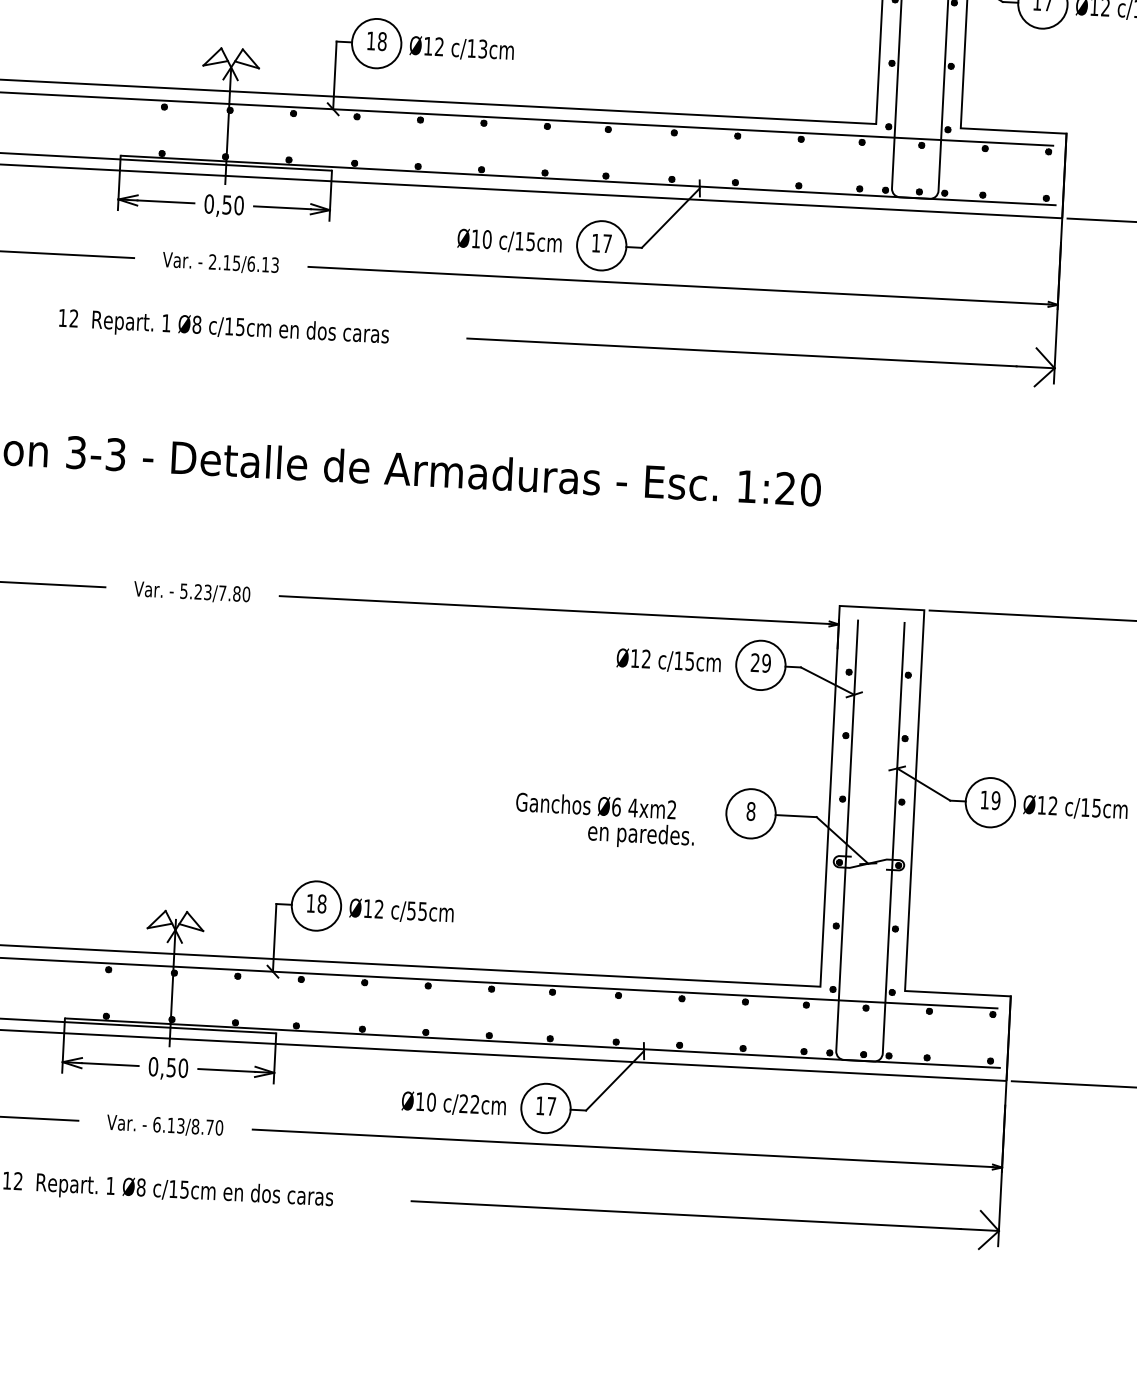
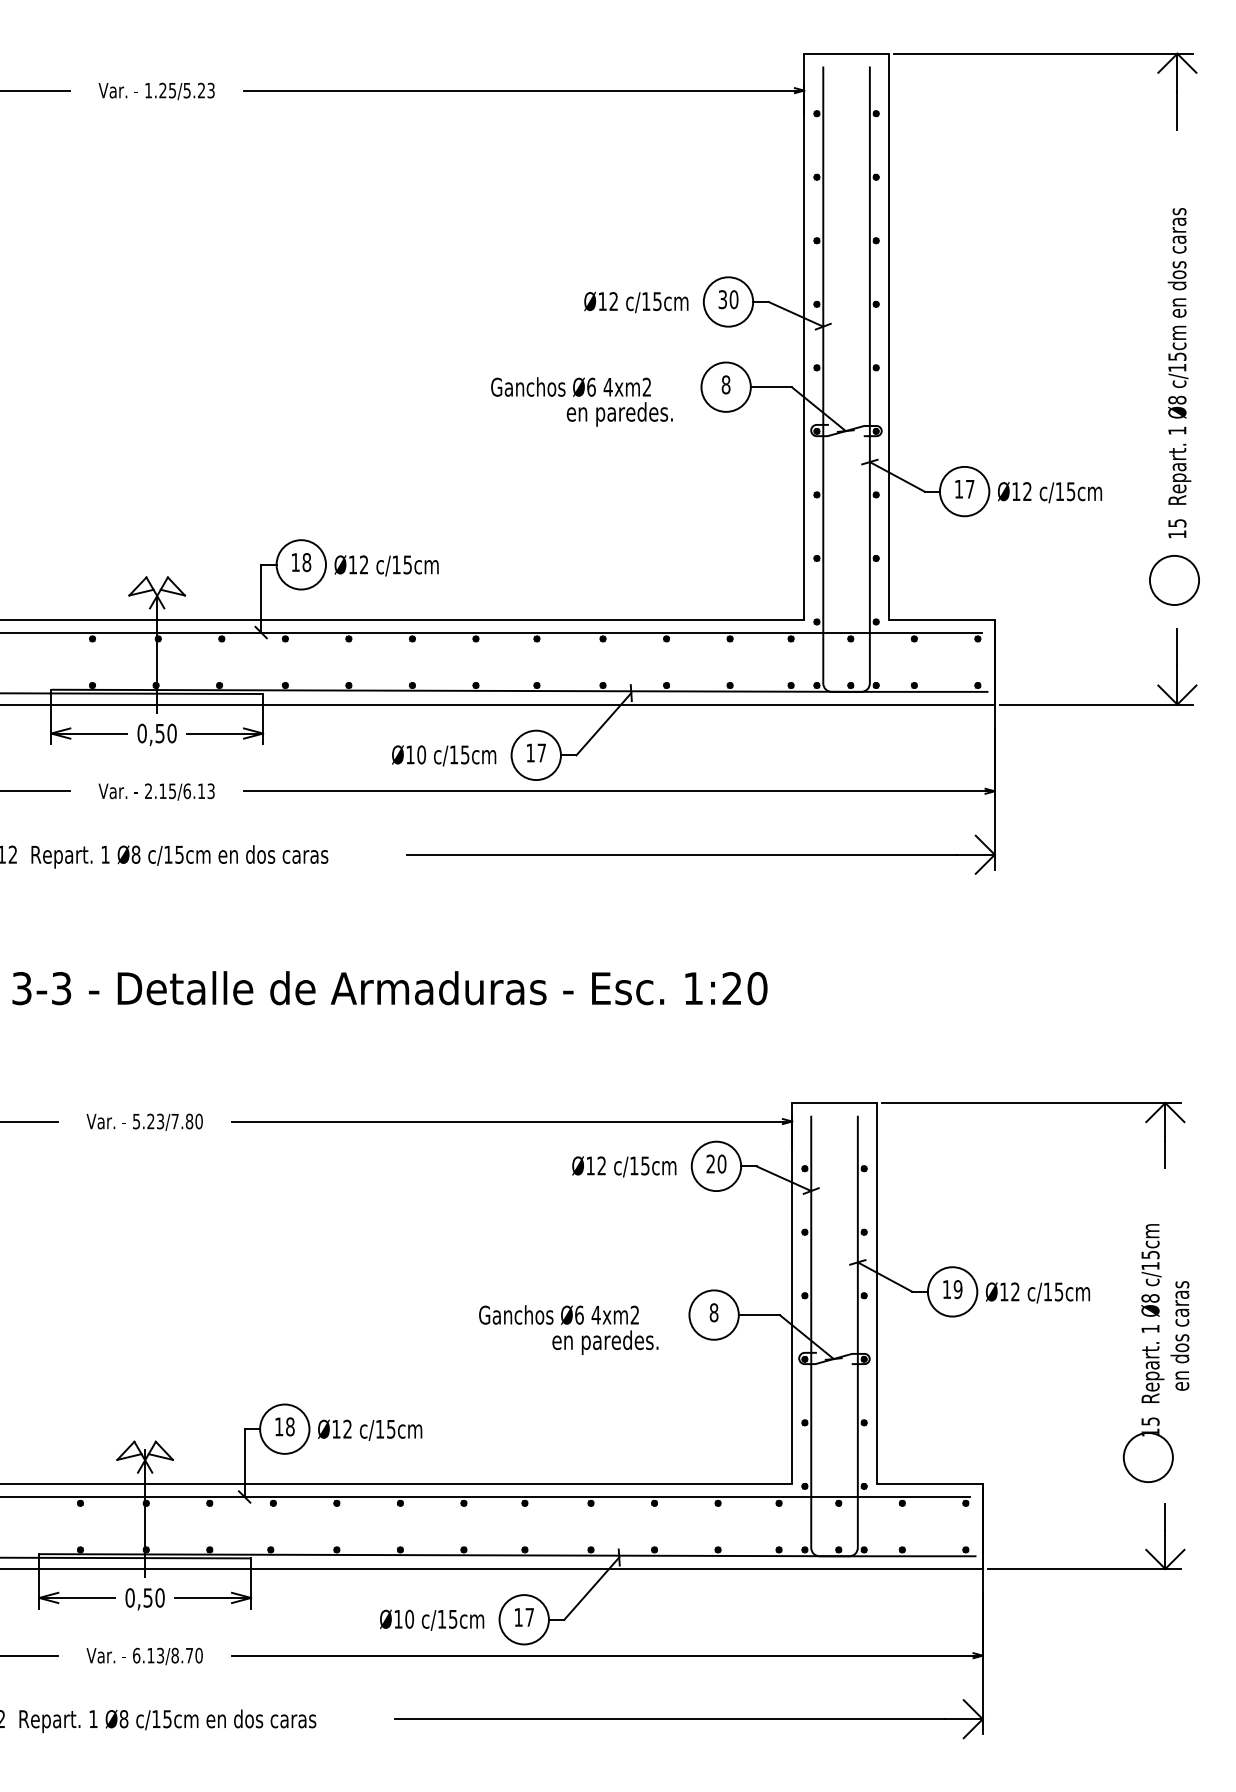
text: (482, 48) -> (407, 564), c/13cm -> c/15cm
text: (766, 662) -> (721, 1163), 29 -> 20
text: (411, 911) -> (379, 1429), c/55cm -> c/15cm
text: (469, 1103) -> (447, 1618), c/22cm -> c/15cm

